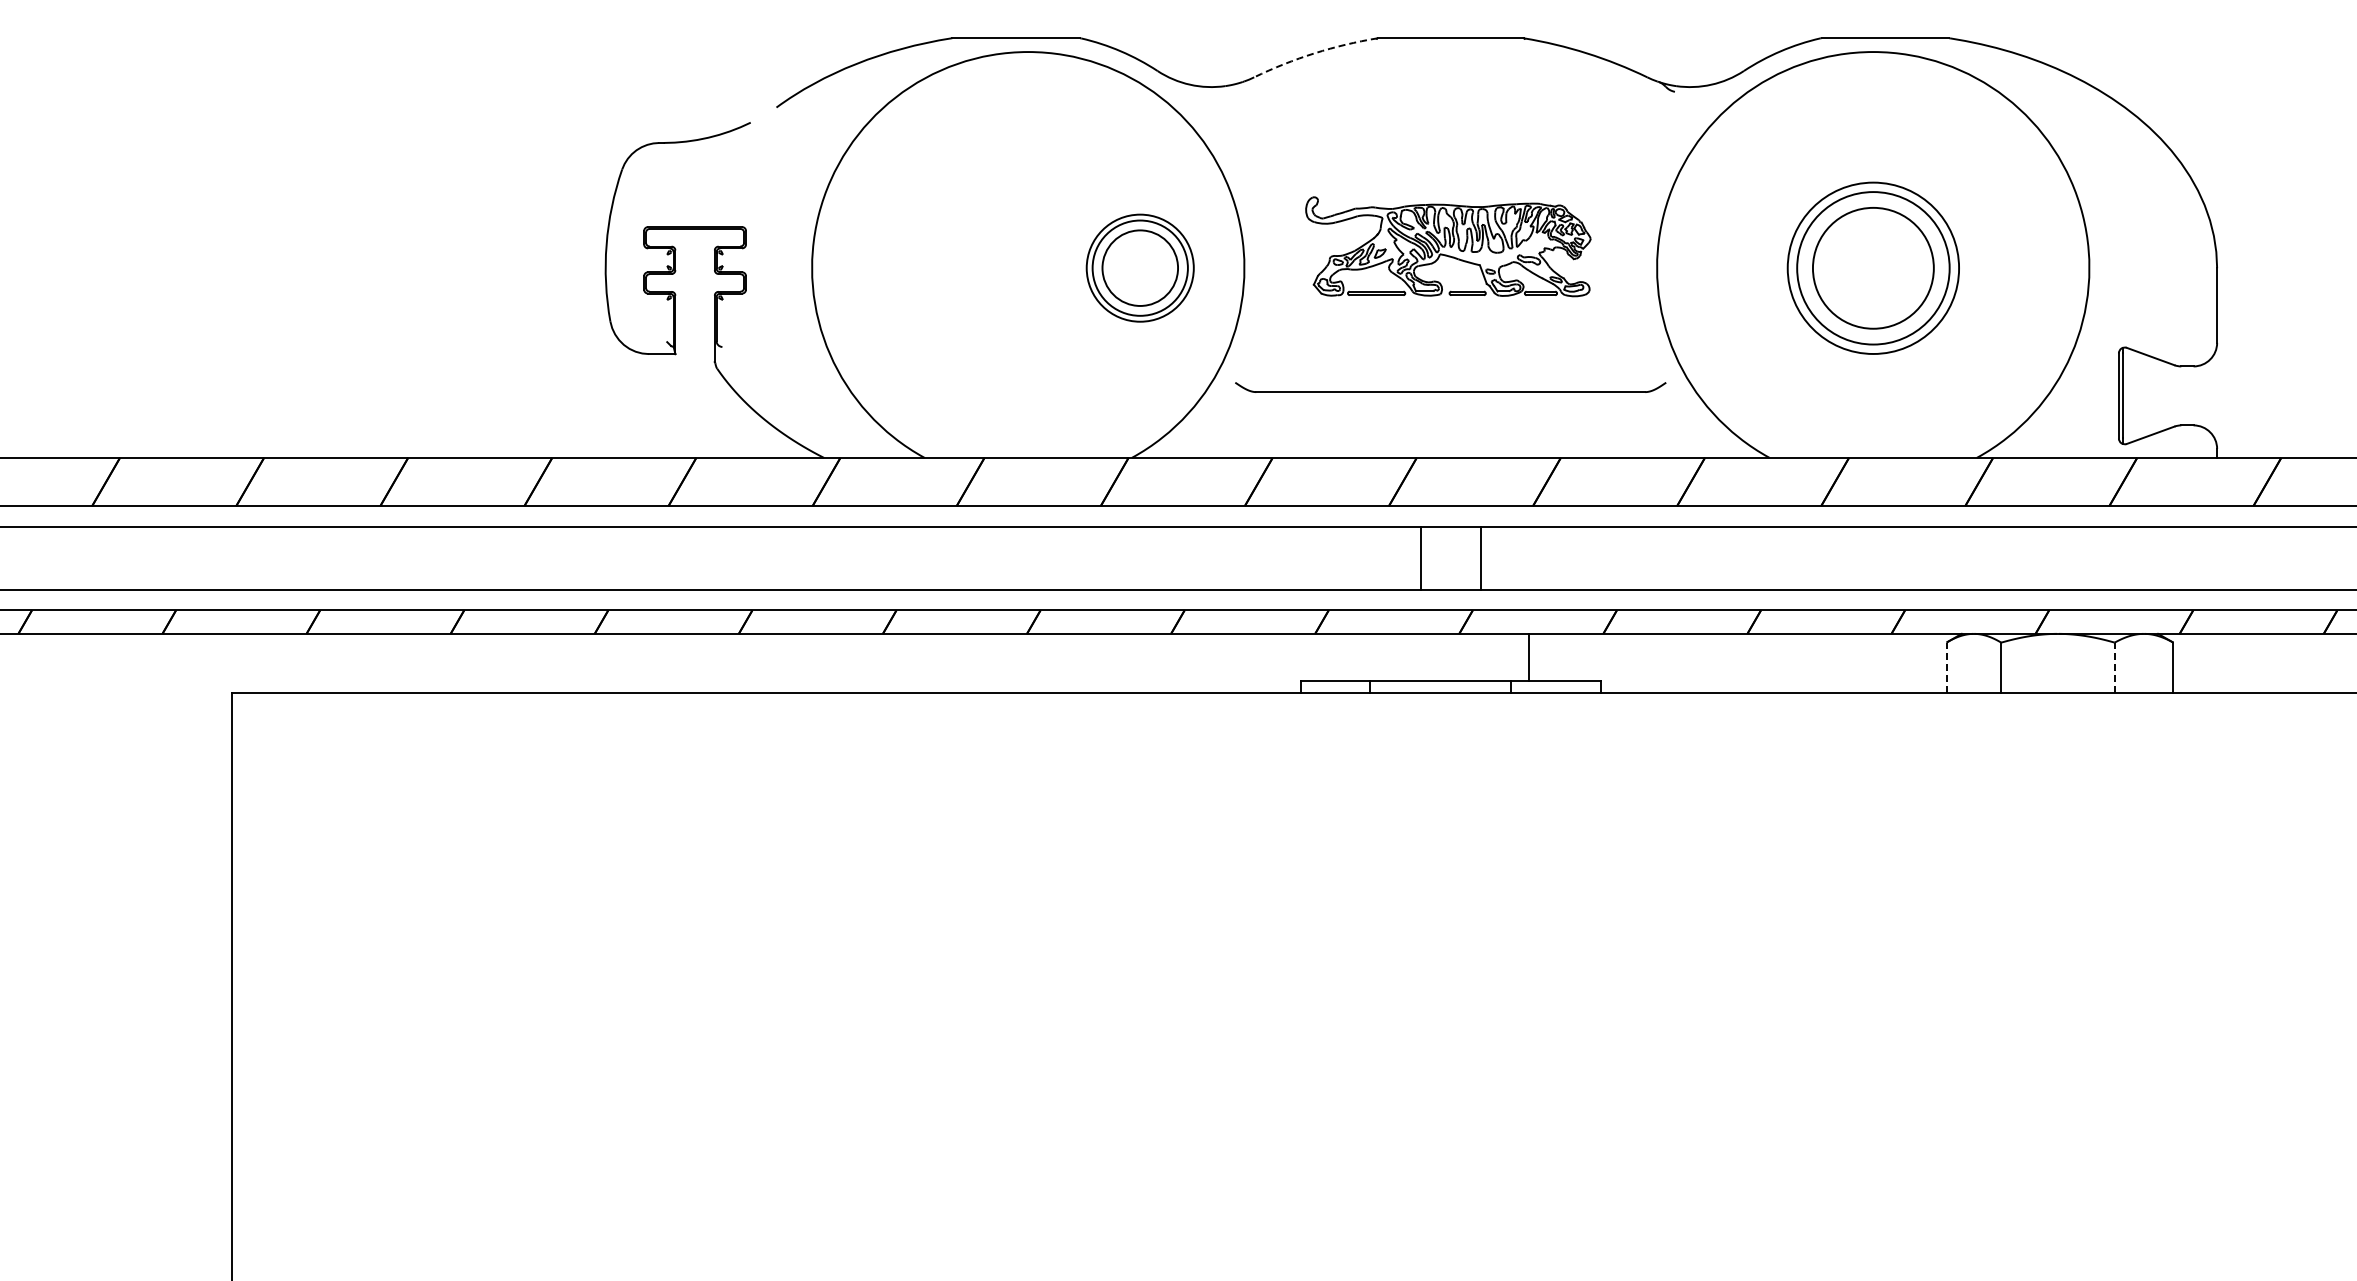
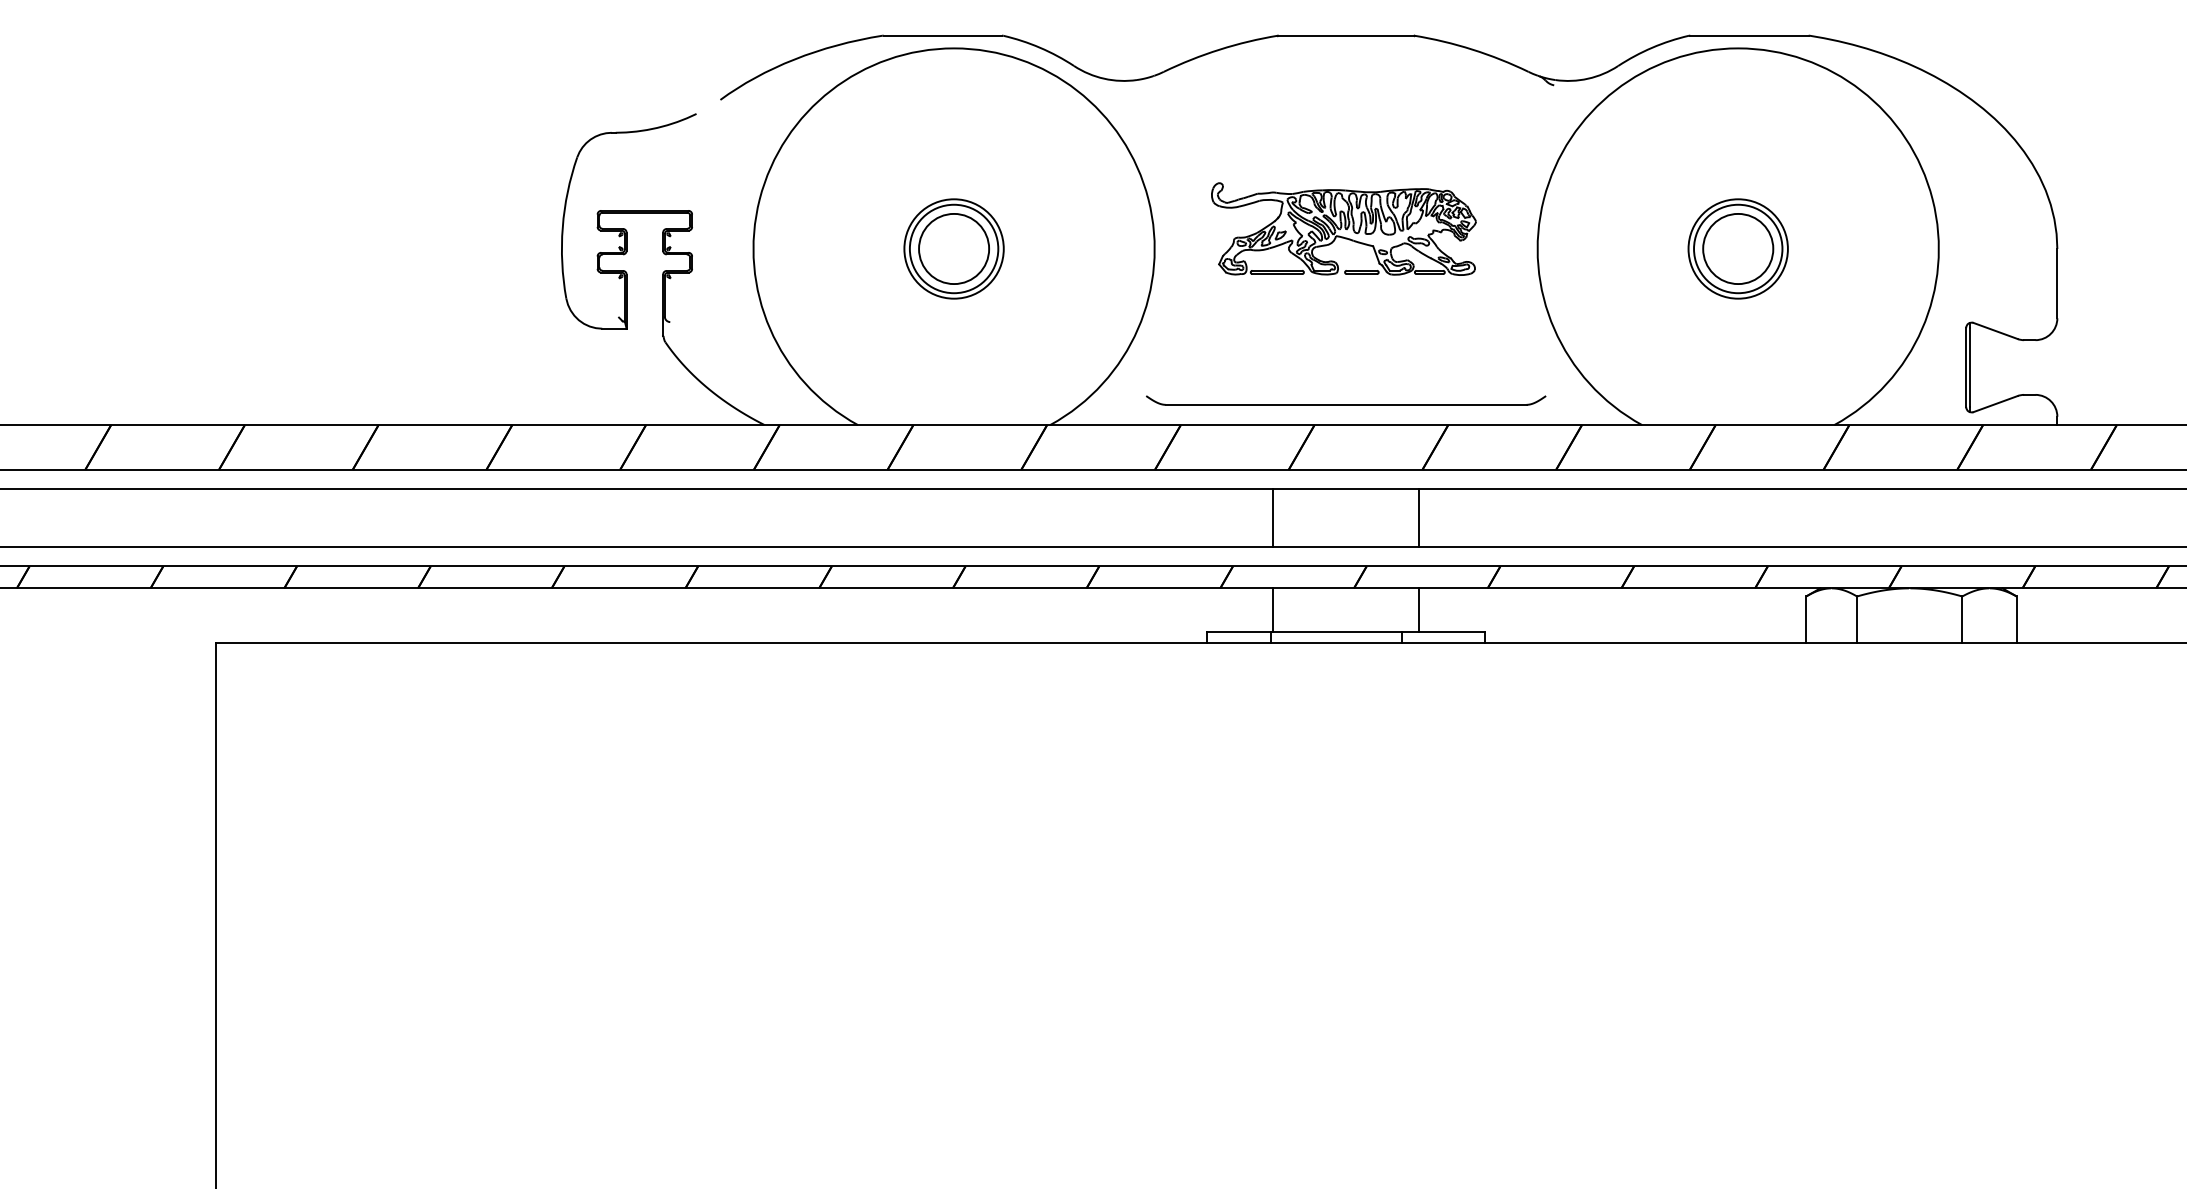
arc: (1314, 53) -> (1219, 49), dashed -> solid
part: (1139, 267) -> (953, 248), moved
part: (1872, 267) -> (1737, 248), size x0.62
part: (1450, 387) -> (1345, 400), moved
line: (1421, 557) -> (1273, 517), moved
line: (1481, 557) -> (1419, 517), moved
line: (1372, 657) -> (1273, 610), added
line: (1946, 667) -> (1806, 619), dashed -> solid
line: (2114, 667) -> (1962, 619), dashed -> solid

